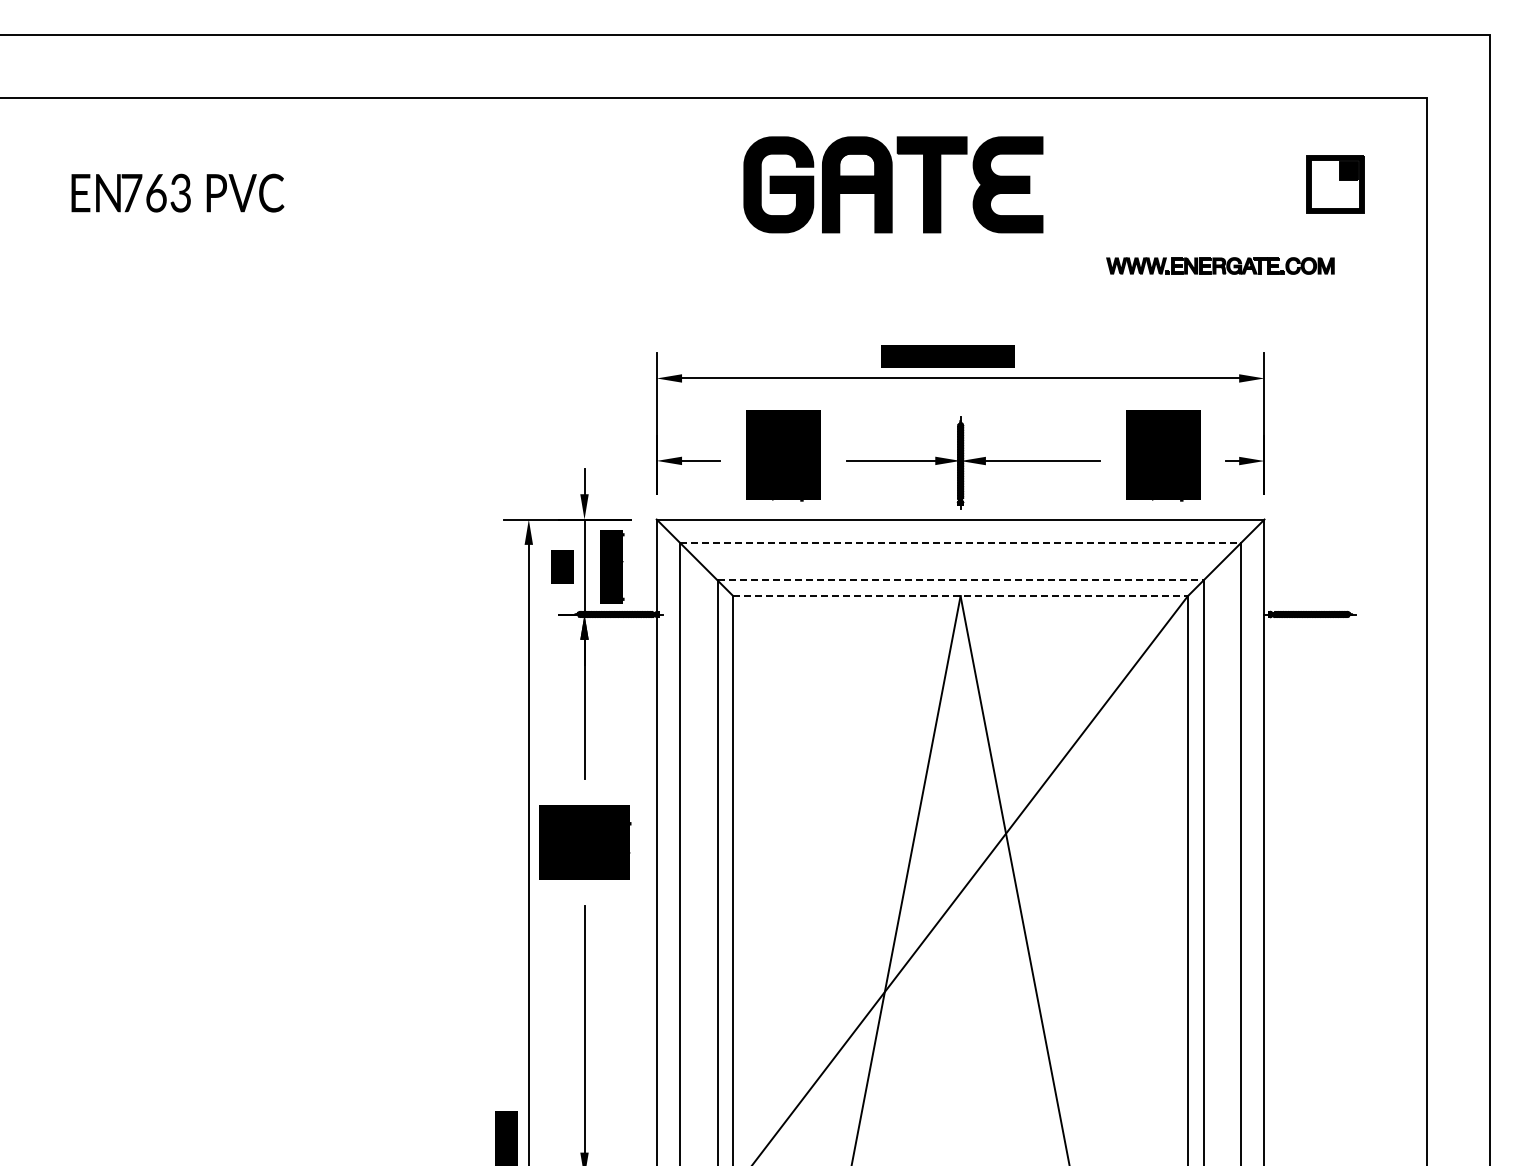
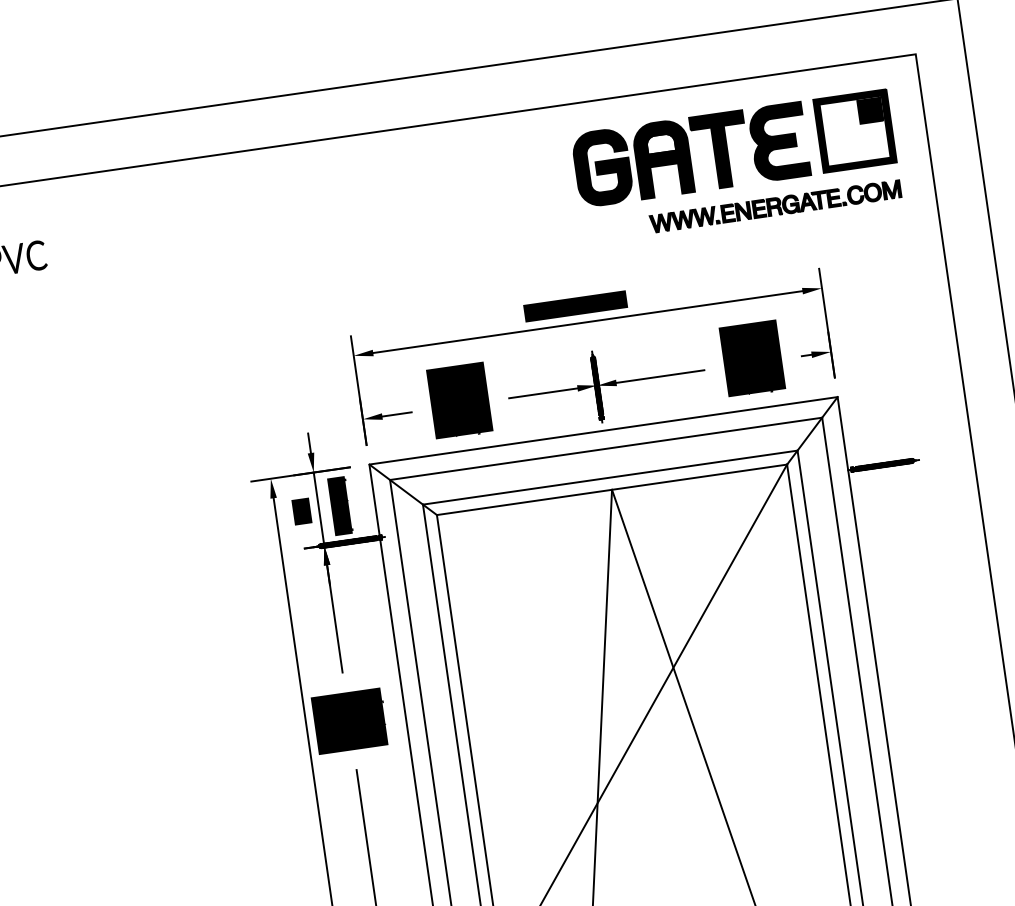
part: (893, 184) -> (691, 154), moved
part: (1335, 184) -> (855, 131), size x1.67
part: (1220, 265) -> (775, 206), size x1.43
line: (961, 542) -> (606, 448), dashed -> solid
line: (961, 580) -> (610, 477), dashed -> solid
line: (961, 596) -> (612, 489), dashed -> solid

